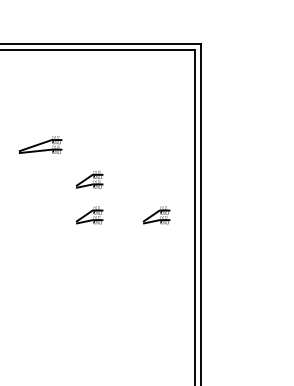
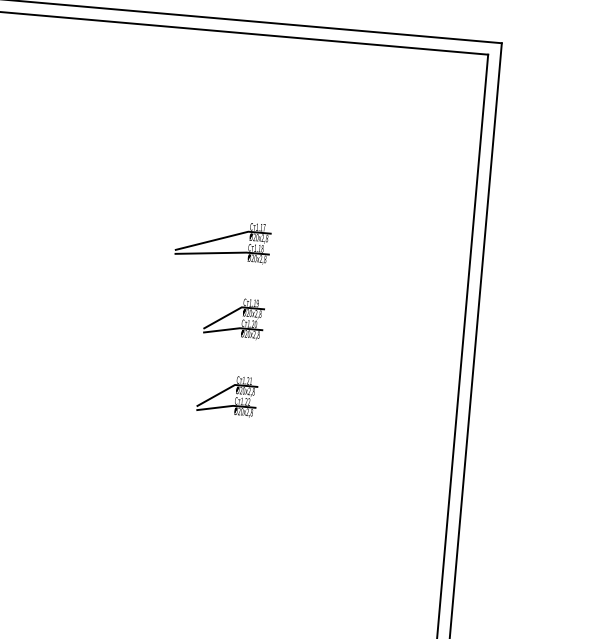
part: (40, 144) -> (223, 239), moved
part: (156, 215) -> (372, 407), removed

